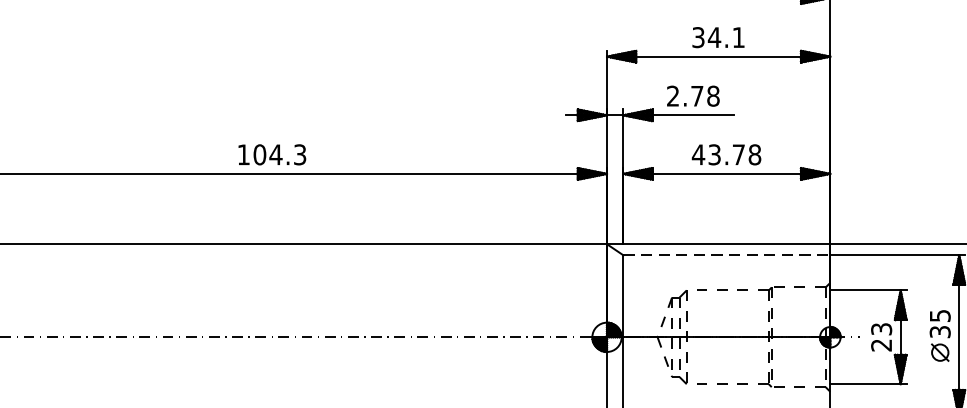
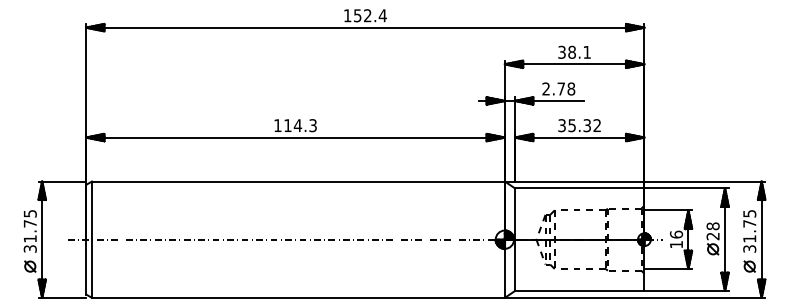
text: (713, 36) -> (571, 51), 34.1 -> 38.1
text: (259, 154) -> (287, 125), 104.3 -> 114.3
text: (726, 154) -> (579, 125), 43.78 -> 35.32
line: (726, 255) -> (579, 188), dashed -> solid
text: (939, 324) -> (712, 231), 35 -> 28
text: (881, 337) -> (676, 239), 23 -> 16

